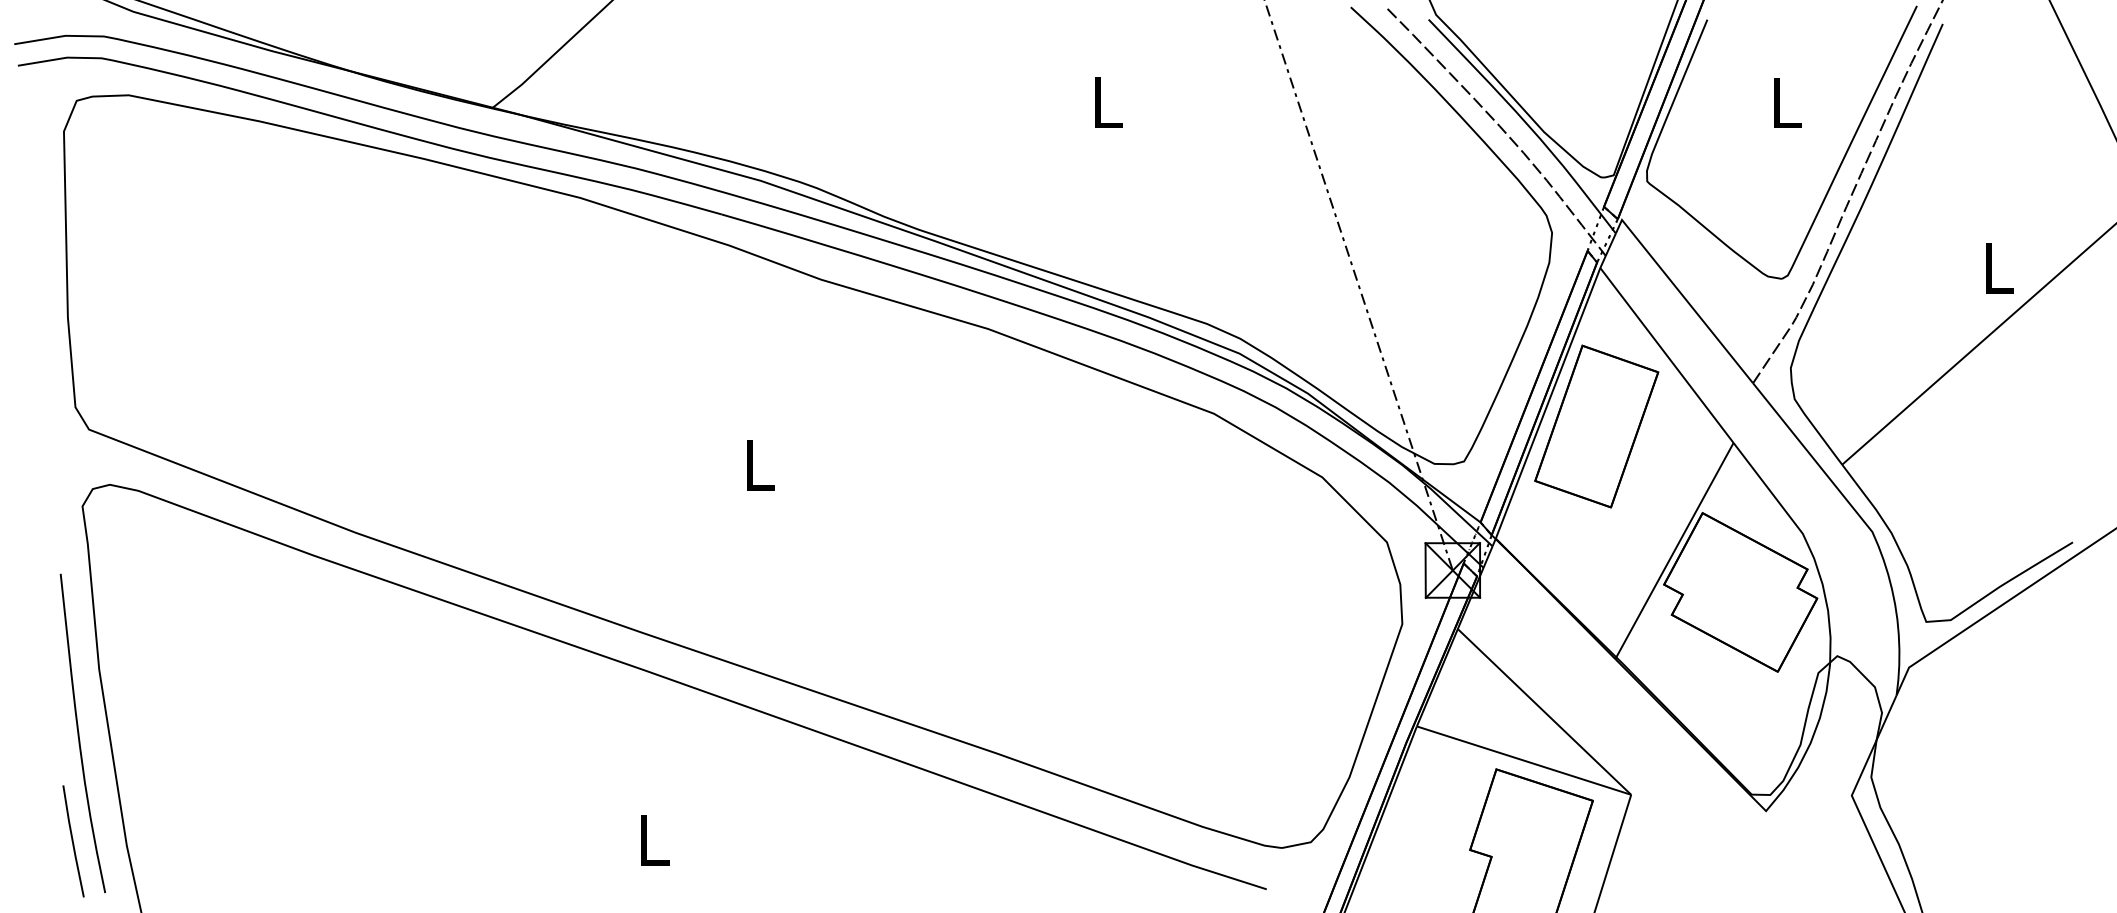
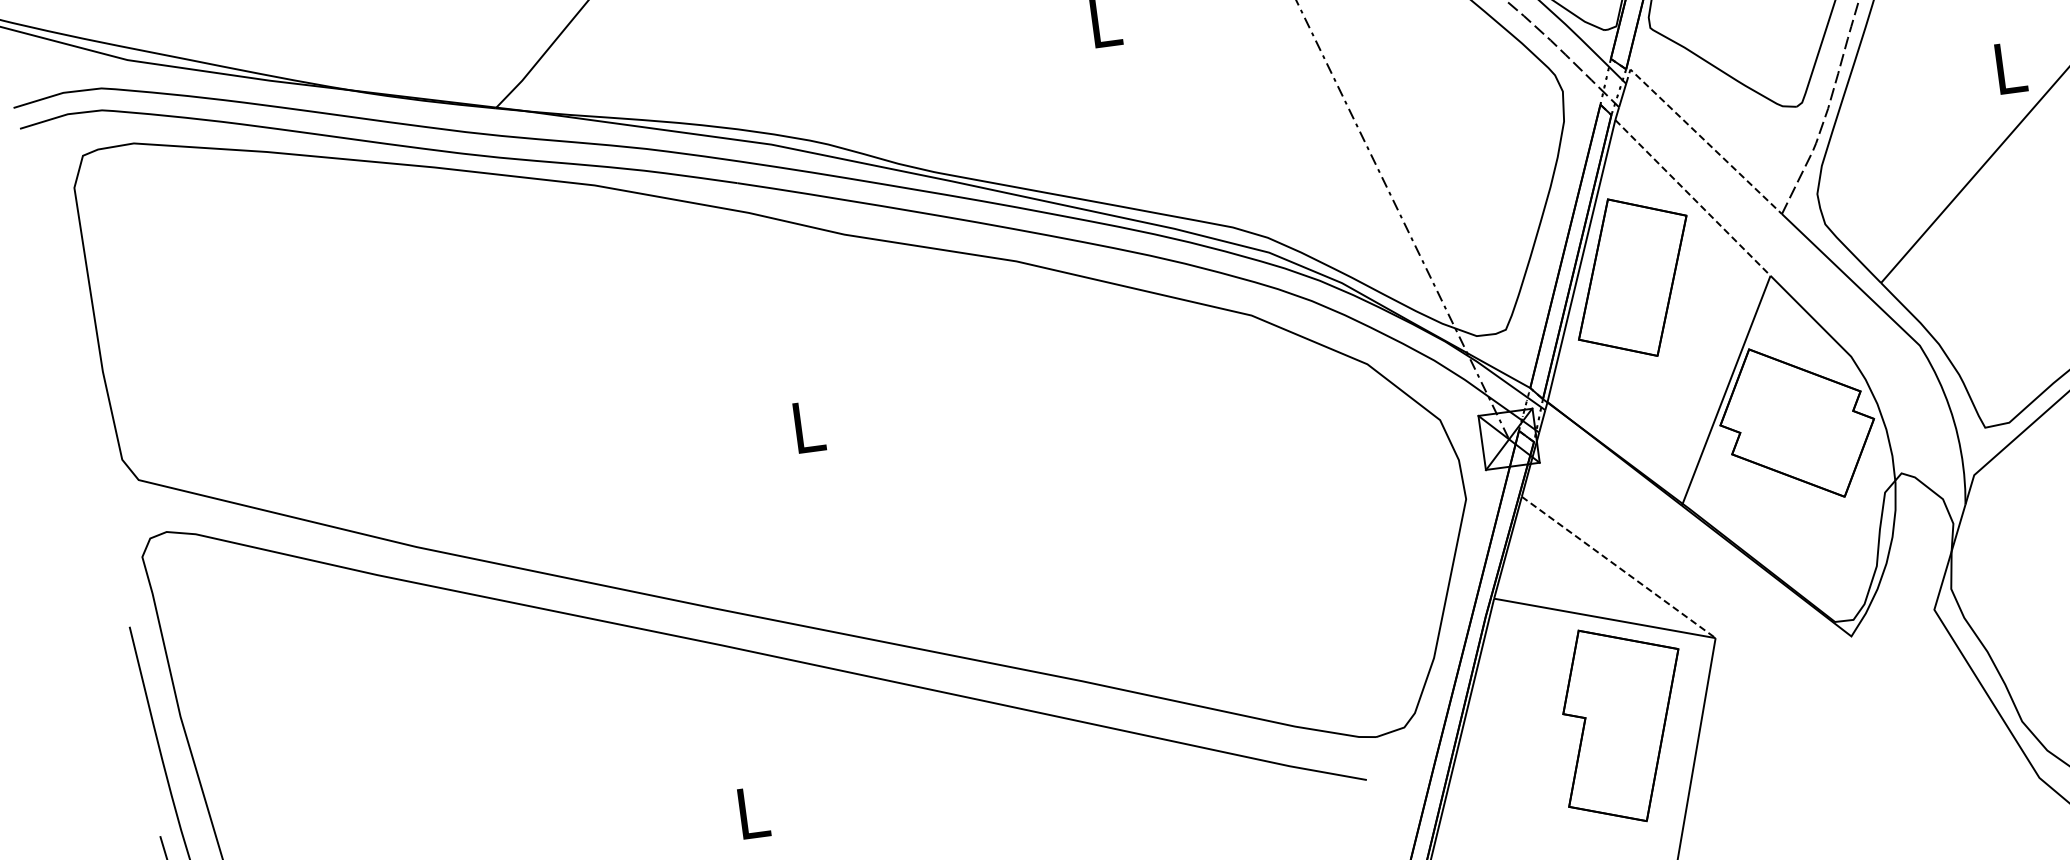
line: (1682, 295) -> (1700, 136), solid -> dashed
line: (1666, 355) -> (1692, 197), solid -> dashed
line: (1544, 711) -> (1618, 567), solid -> dashed

